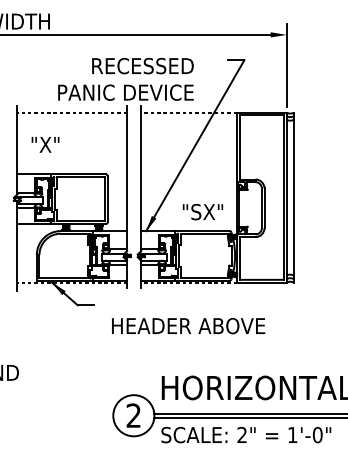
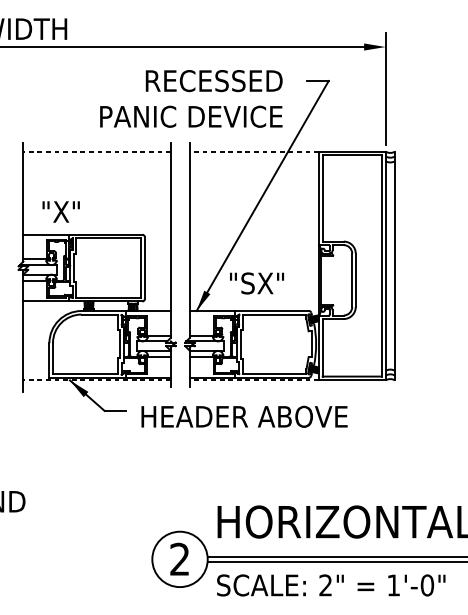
text: (126, 79) -> (191, 98), moved
text: (45, 144) -> (60, 211), moved
text: (202, 212) -> (256, 283), moved
text: (188, 325) -> (244, 416), moved

